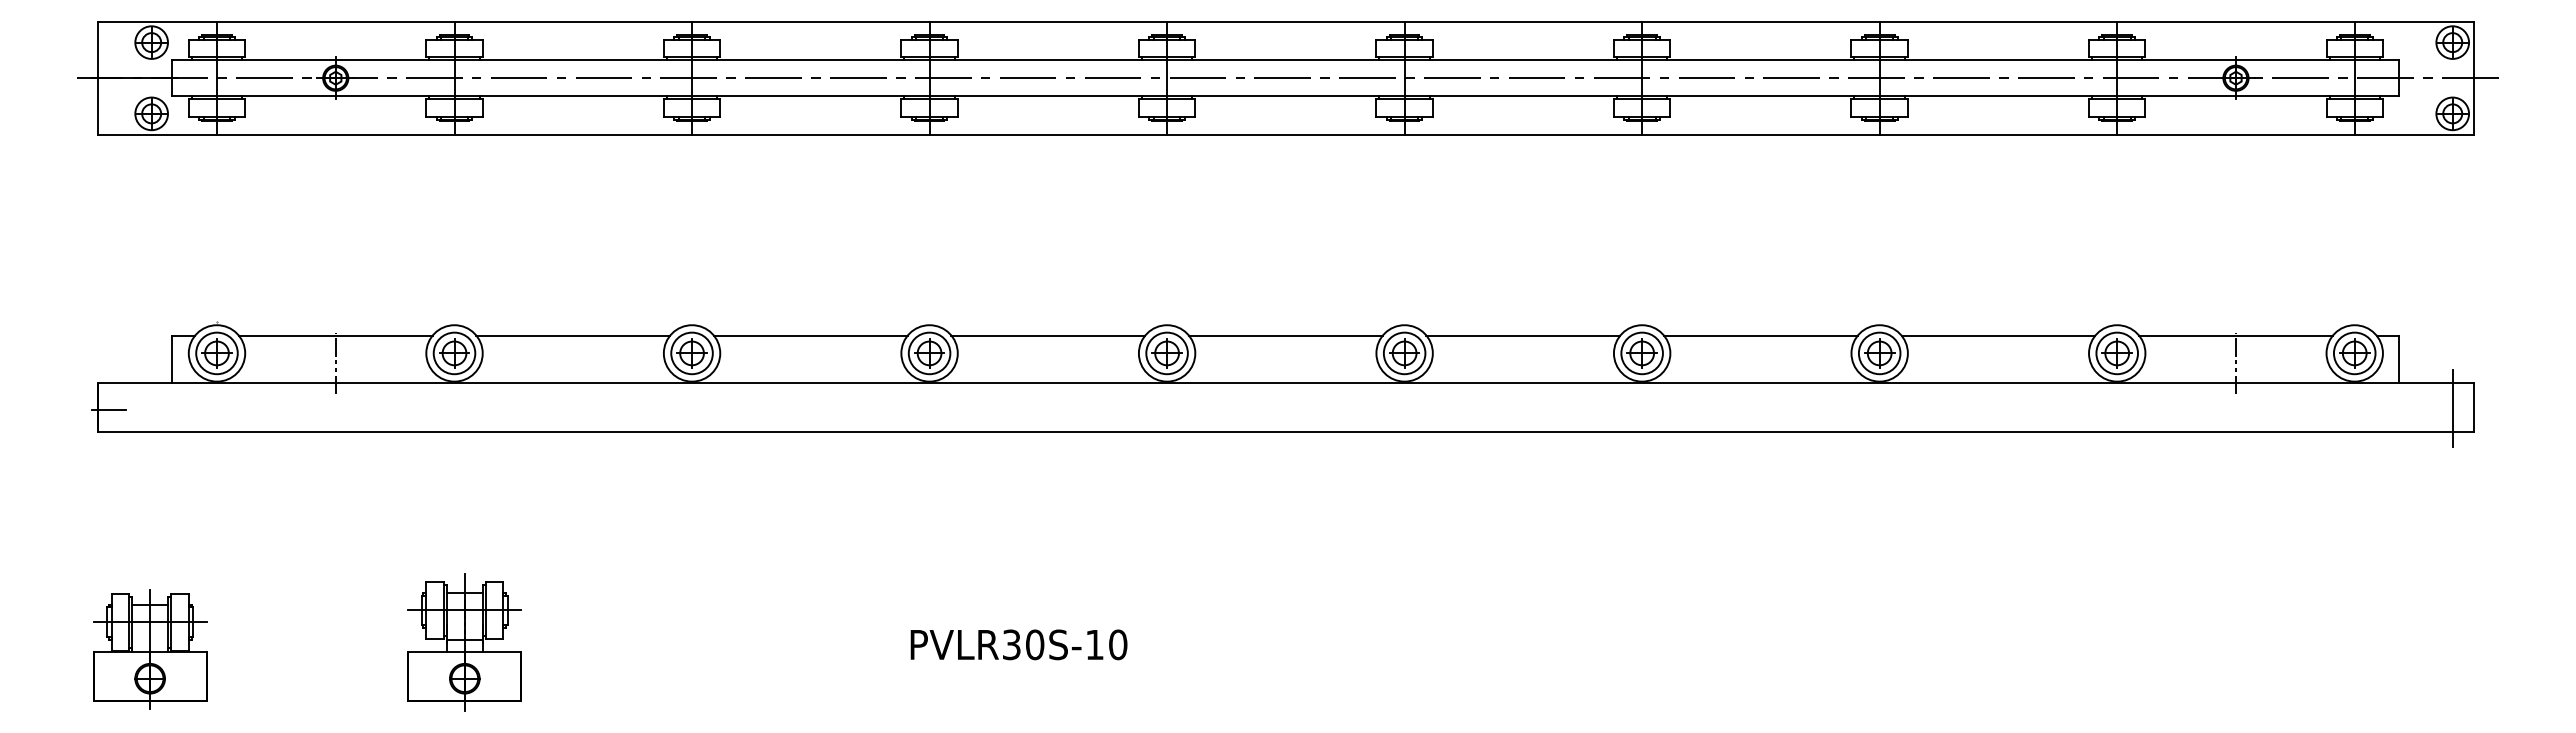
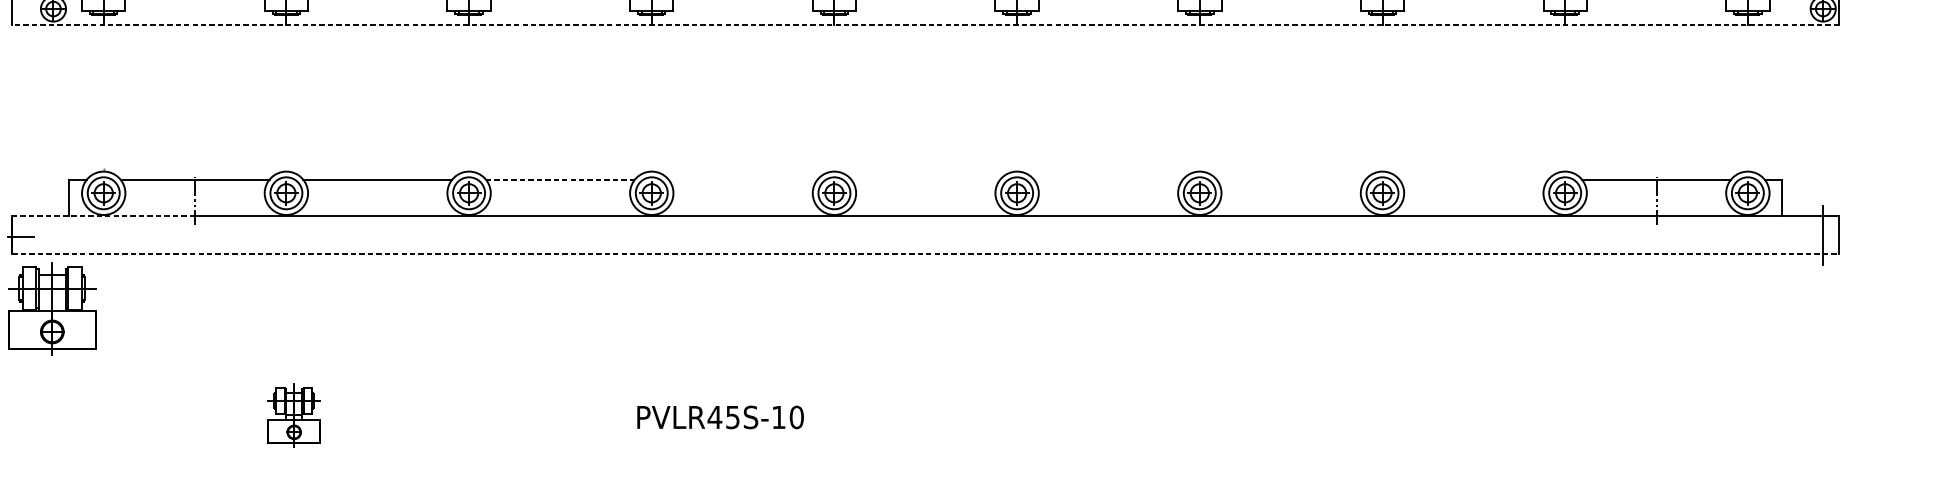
line: (1285, 134) -> (925, 24), solid -> dashed
line: (810, 335) -> (560, 179), solid -> dashed
line: (1048, 335) -> (743, 179), removed
line: (1285, 335) -> (925, 179), removed
line: (1523, 335) -> (1108, 179), removed
line: (1760, 335) -> (1290, 179), removed
line: (1998, 335) -> (1473, 179), removed
line: (217, 383) -> (104, 216), solid -> dashed
line: (1285, 432) -> (925, 254), solid -> dashed
part: (464, 642) -> (294, 415), size x0.6
text: (1023, 644) -> (724, 417), PVLR30S-10 -> PVLR45S-10
part: (150, 649) -> (52, 309), moved

